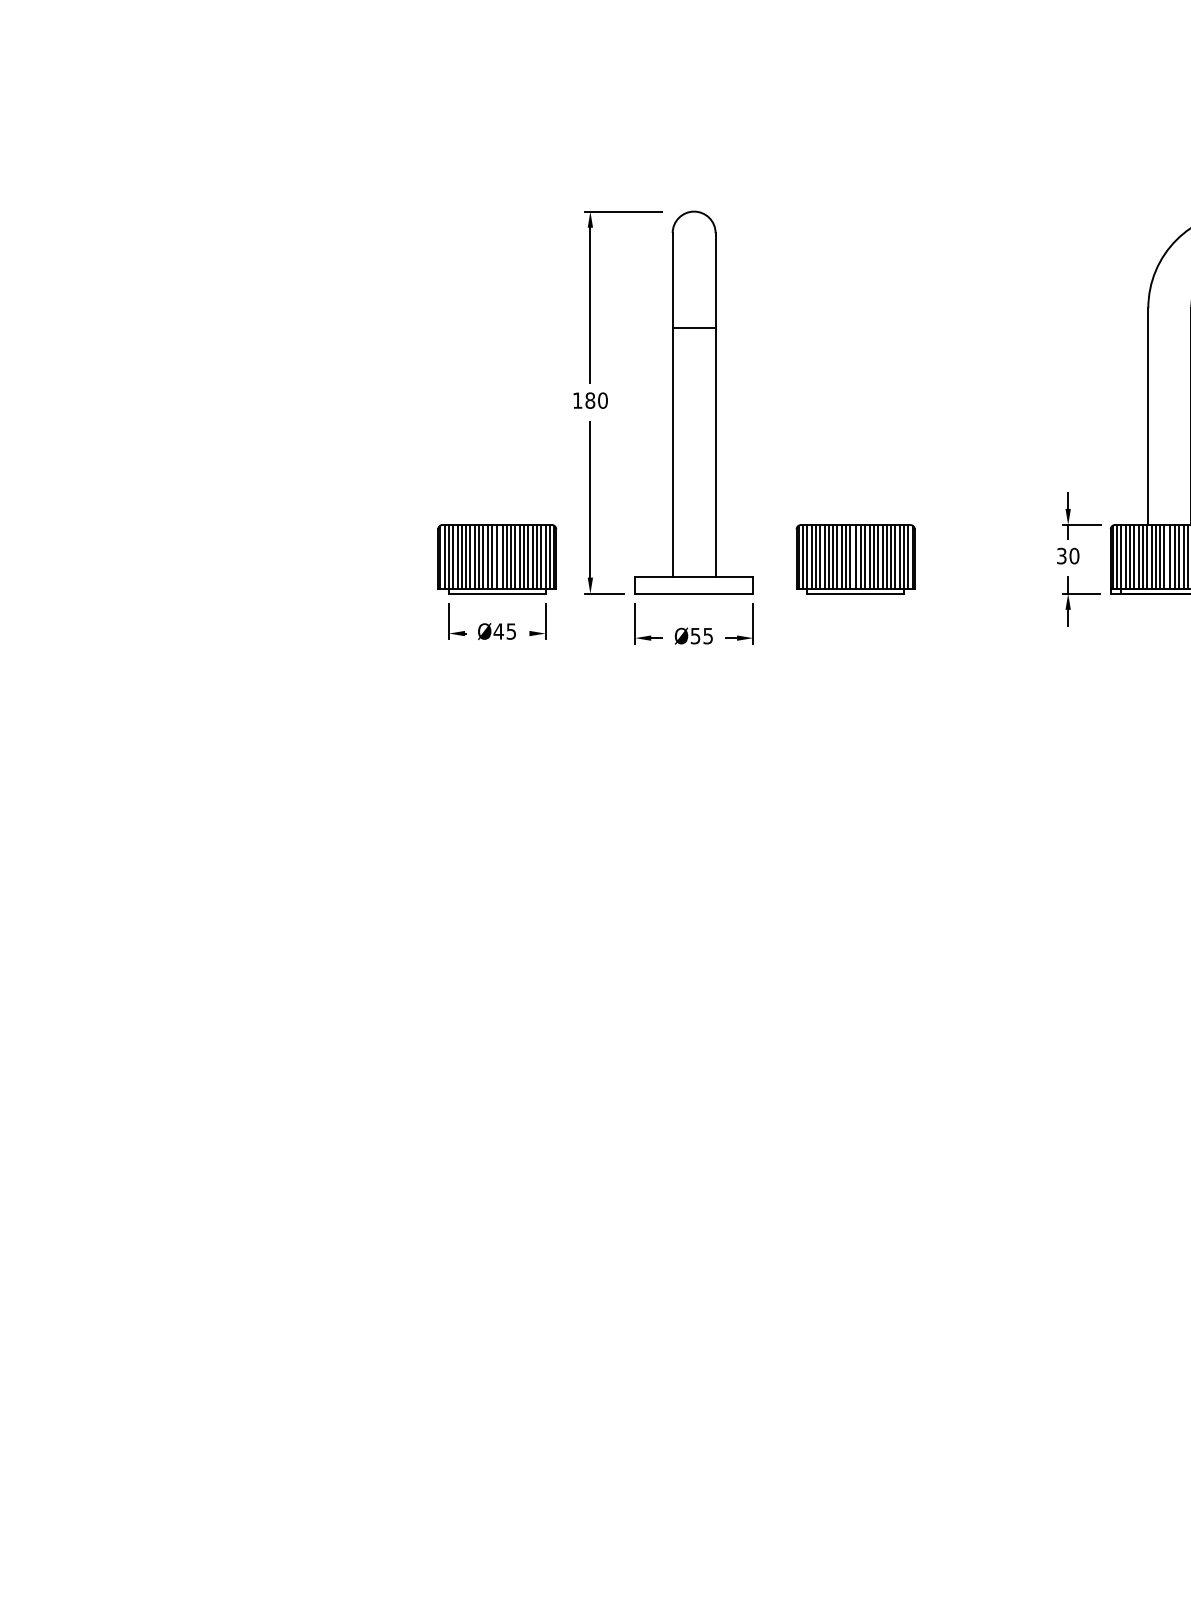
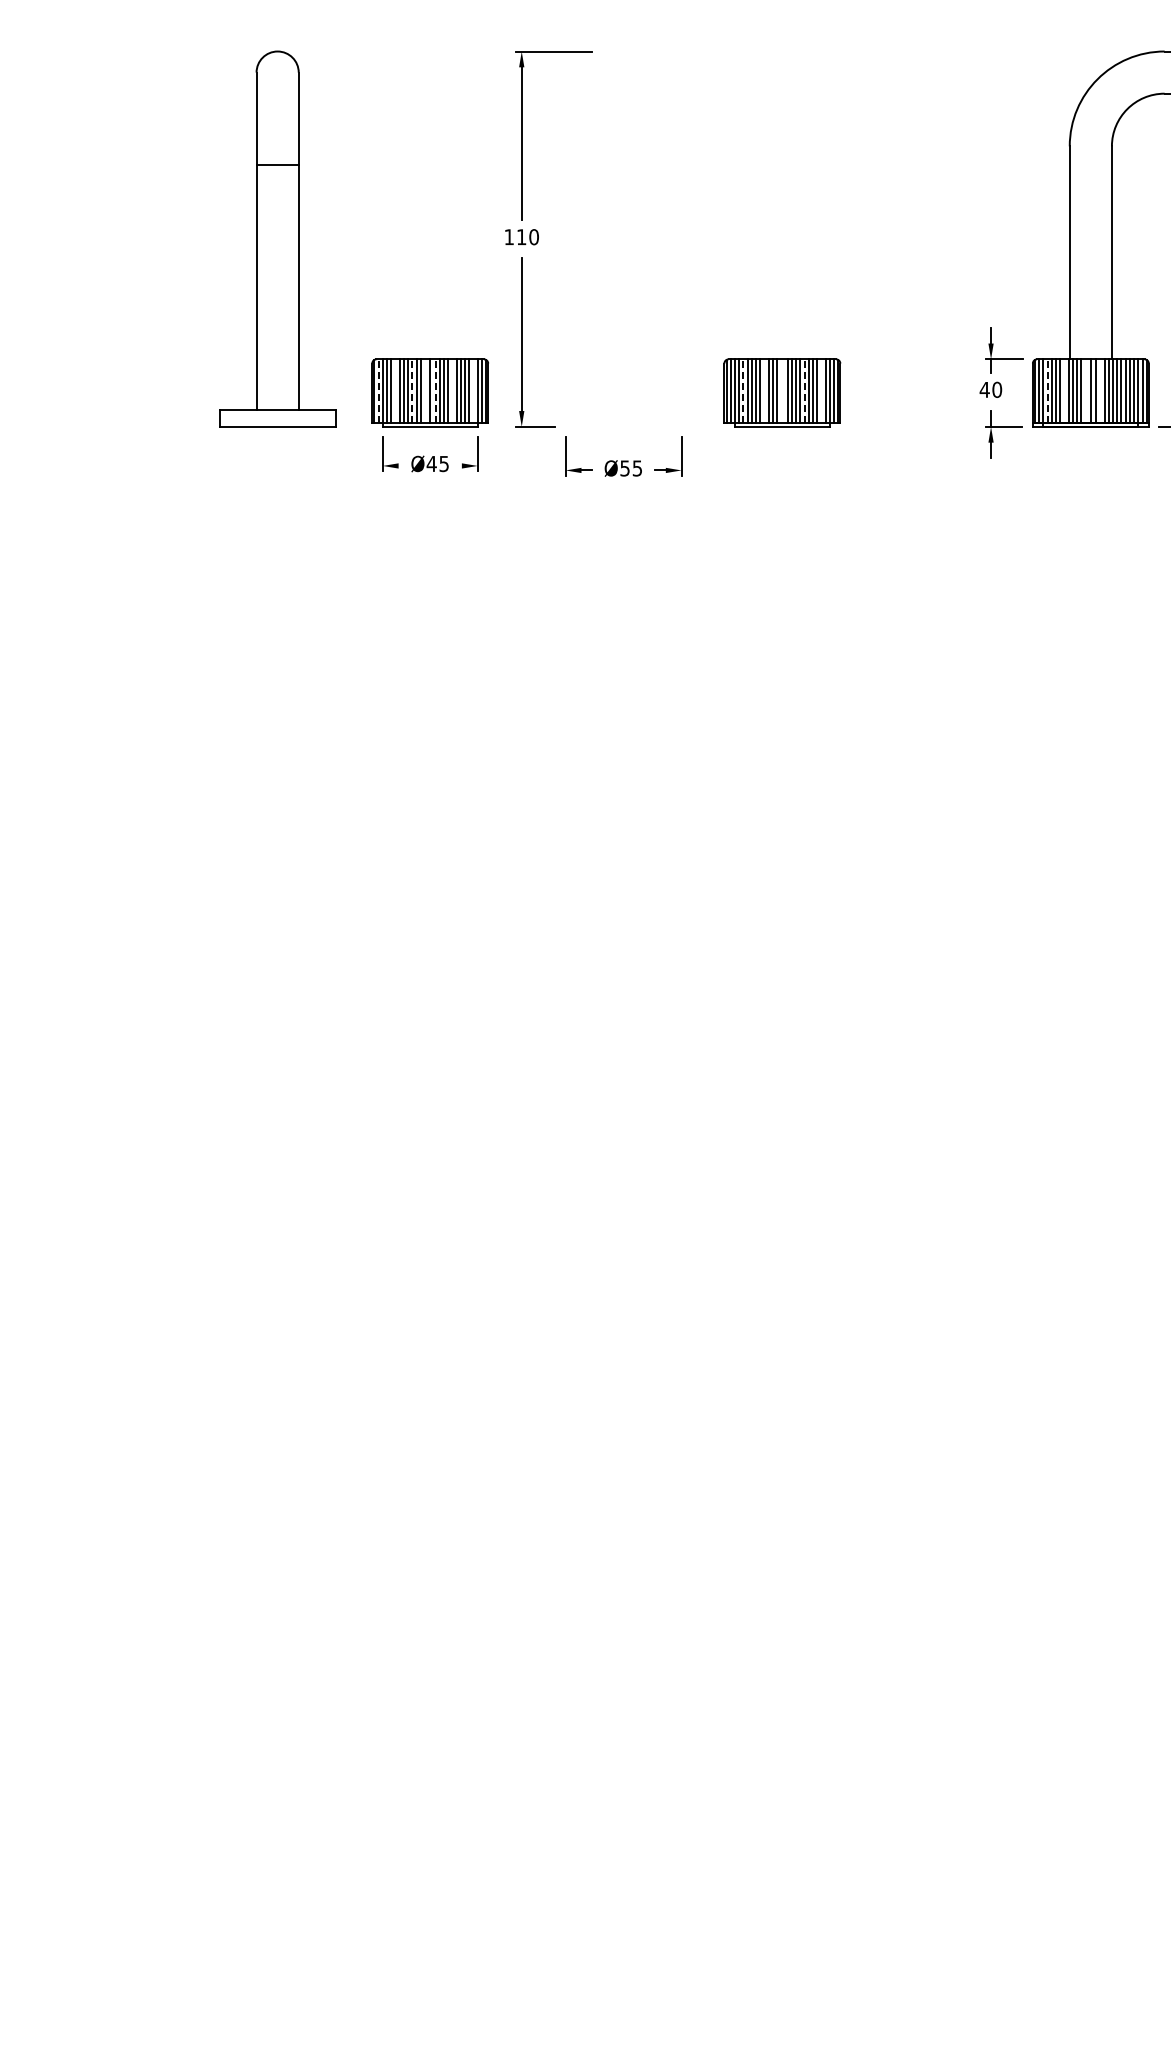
text: (590, 400) -> (521, 237), 180 -> 110
part: (693, 401) -> (277, 238), moved
text: (1061, 555) -> (984, 389), 30 -> 40
line: (461, 556) -> (395, 390), removed
line: (491, 556) -> (424, 390), removed
line: (519, 556) -> (452, 390), removed
line: (541, 556) -> (473, 390), removed
line: (837, 556) -> (764, 390), removed
line: (855, 556) -> (782, 390), removed
line: (895, 556) -> (821, 390), removed
line: (1142, 556) -> (1064, 390), removed
line: (1164, 556) -> (1085, 390), removed
line: (1179, 556) -> (1100, 390), removed
line: (444, 557) -> (378, 391), solid -> dashed
line: (479, 557) -> (412, 391), solid -> dashed
line: (502, 557) -> (435, 391), solid -> dashed
line: (816, 557) -> (743, 391), solid -> dashed
line: (878, 557) -> (804, 391), solid -> dashed
line: (1125, 557) -> (1047, 391), solid -> dashed

